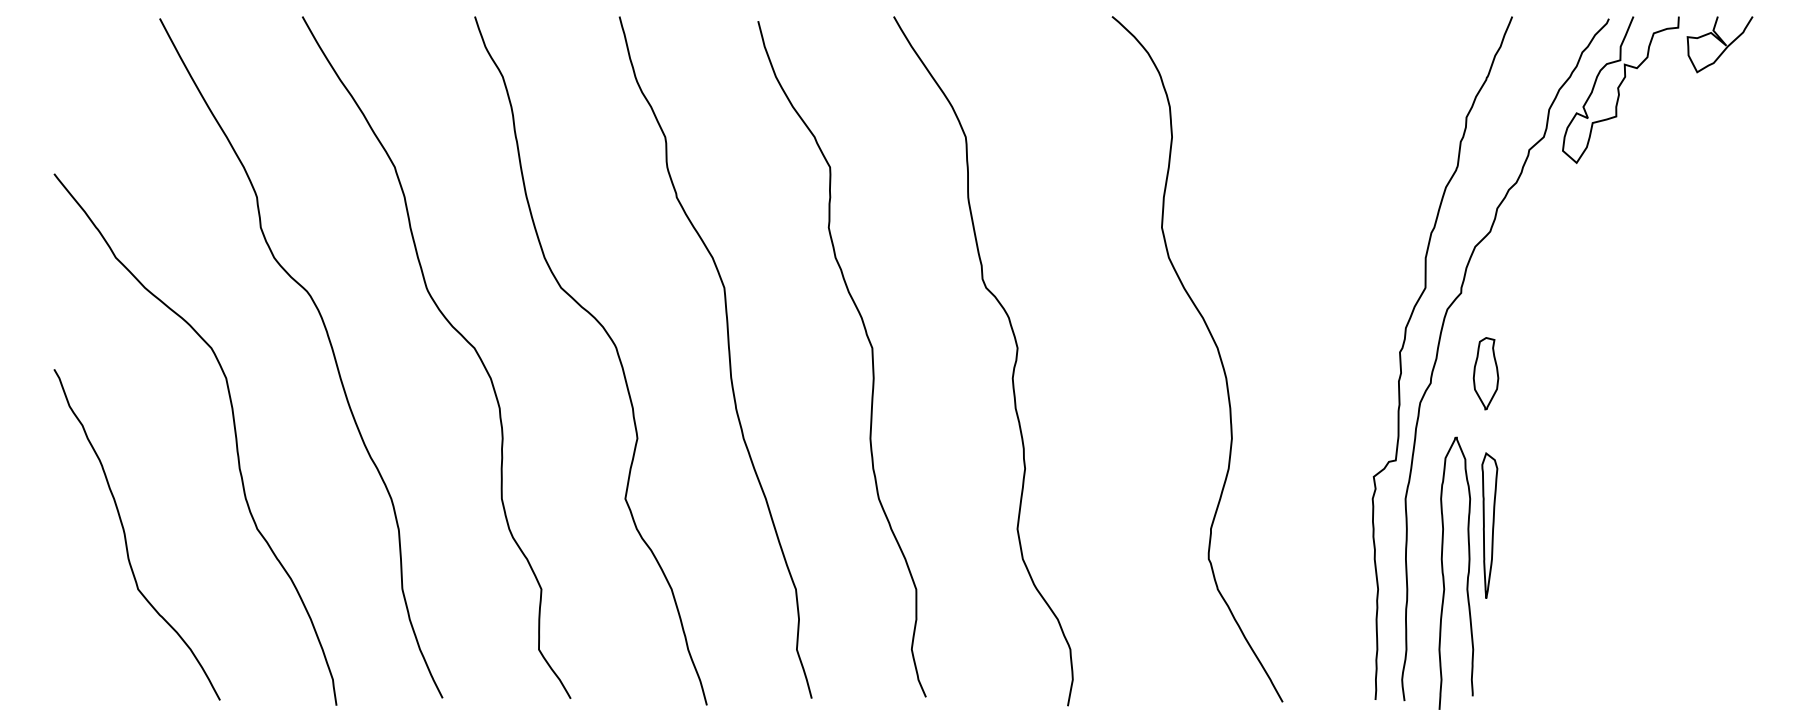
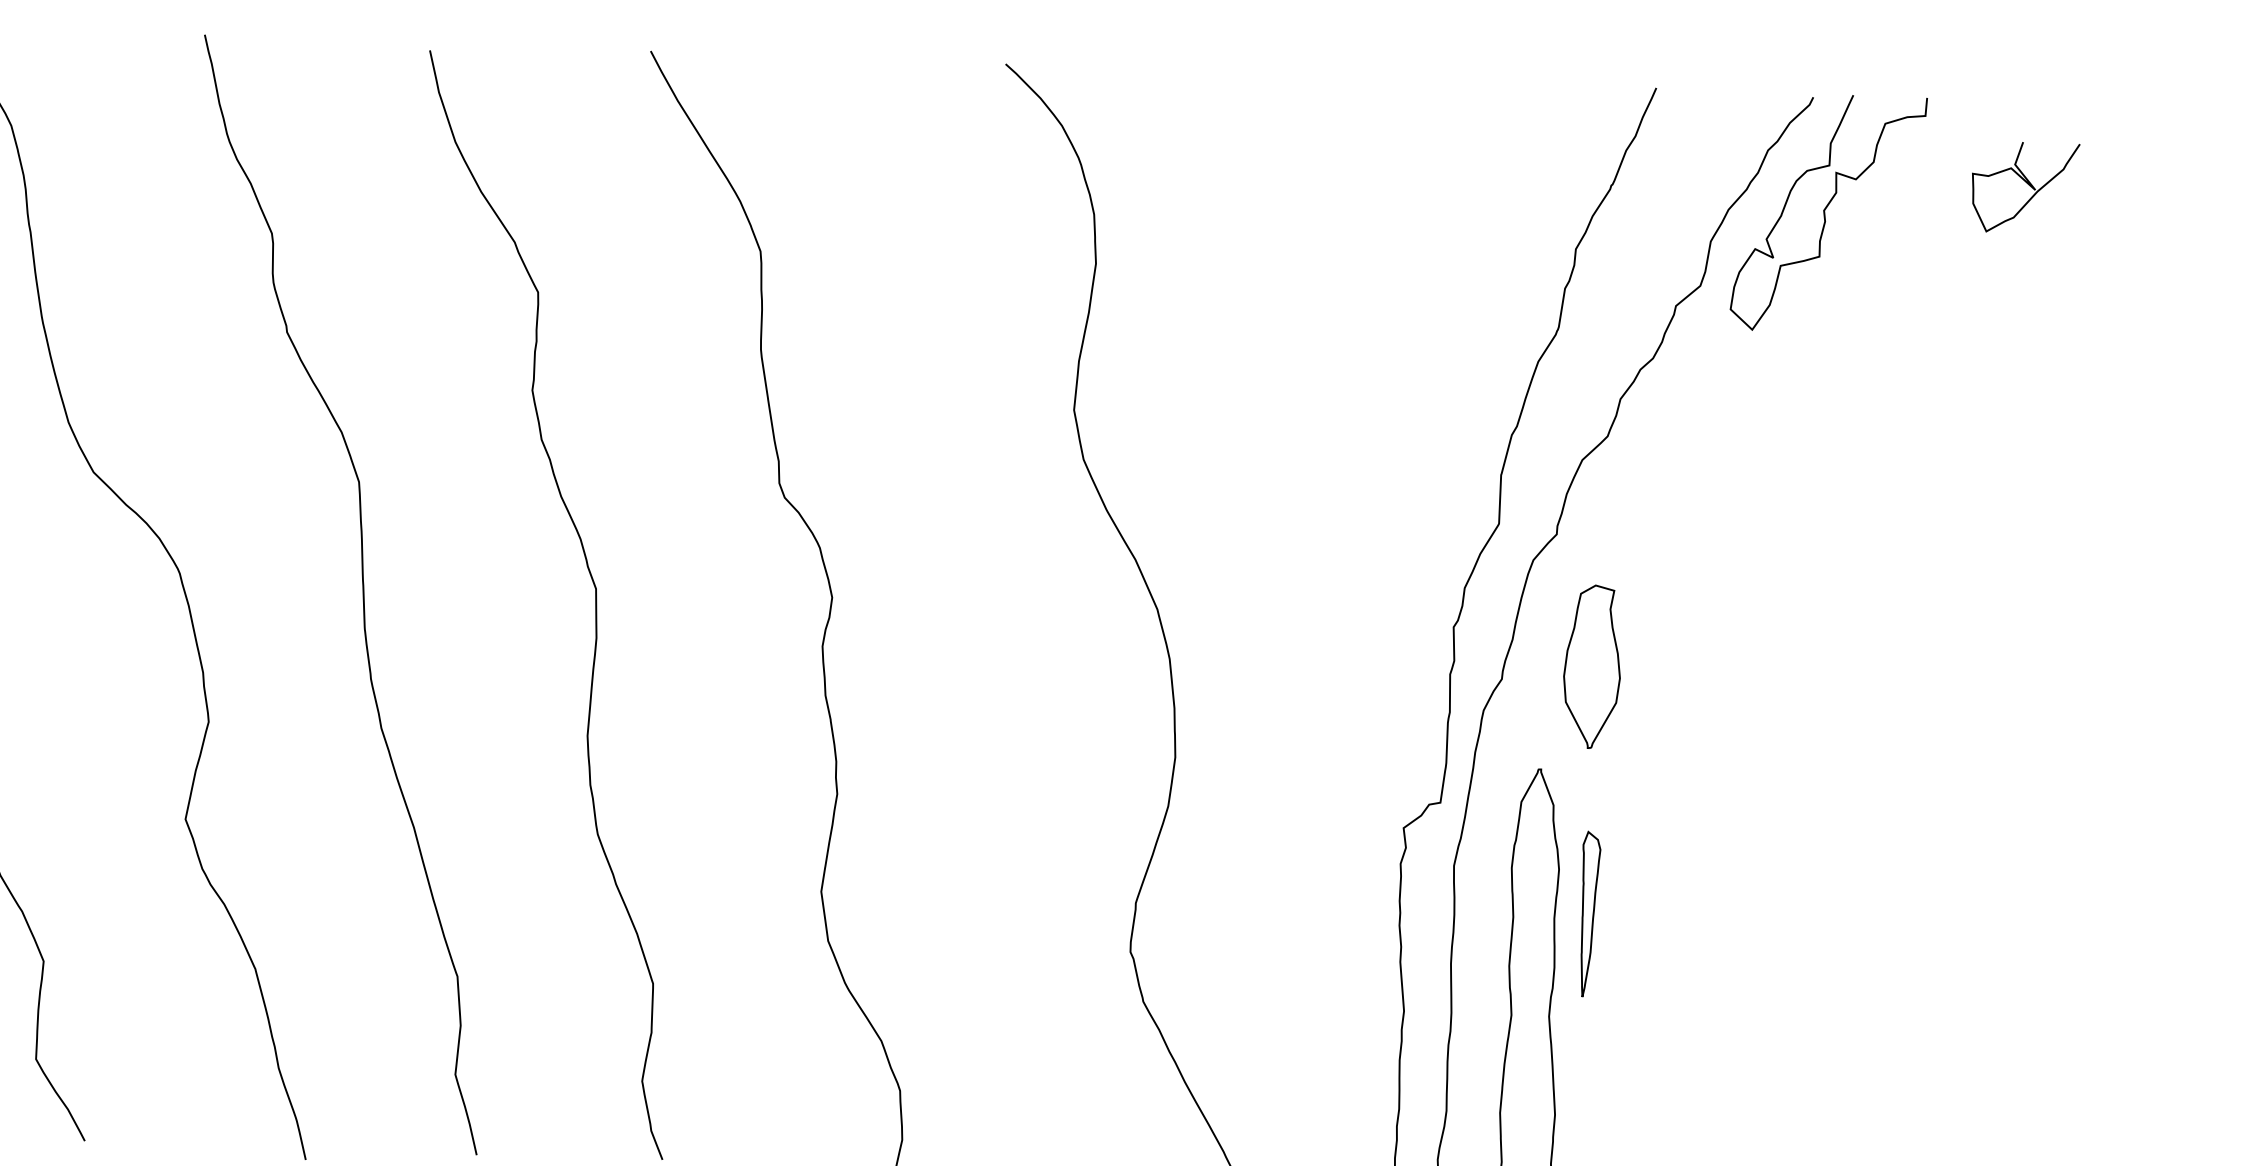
curve: (1721, 42) -> (2027, 184), moved
part: (1485, 373) -> (1591, 666), size x1.4
part: (1489, 525) -> (1588, 914), size x0.7

